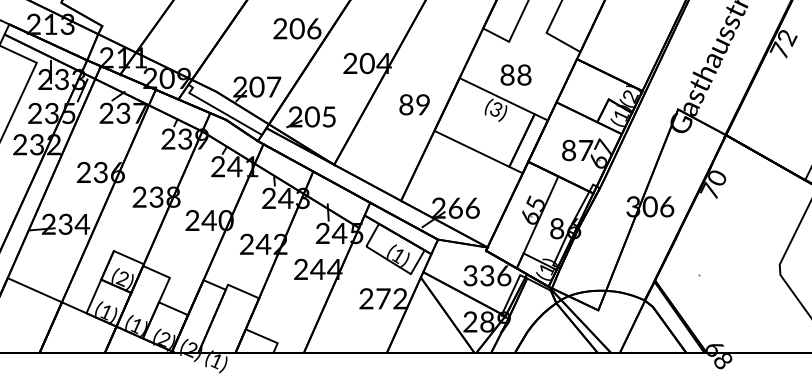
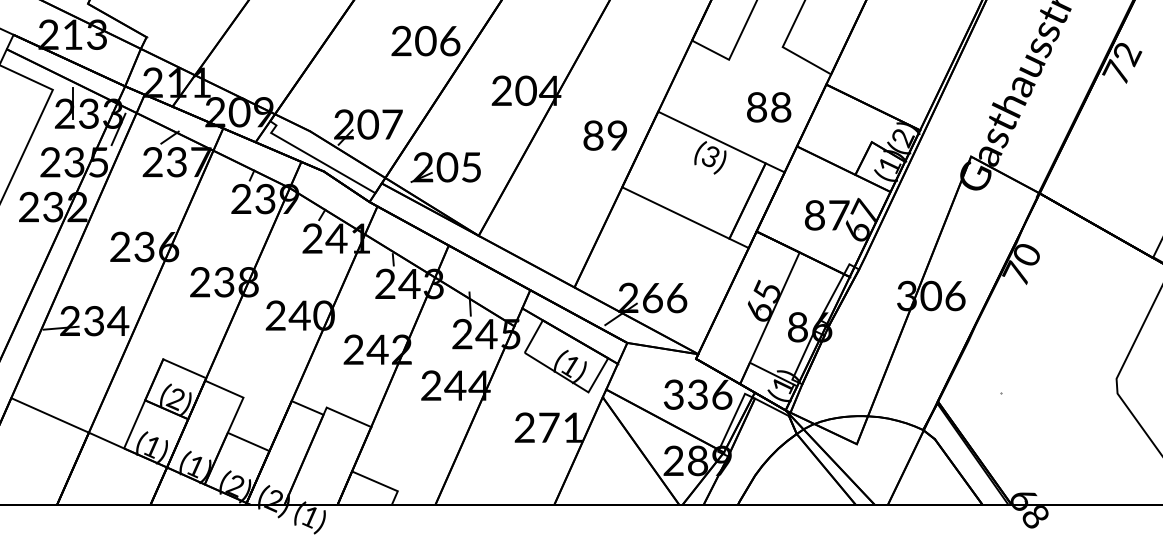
part: (515, 74) -> (768, 106), moved
part: (414, 104) -> (605, 135), moved
text: (399, 298) -> (572, 427), 272 -> 271

